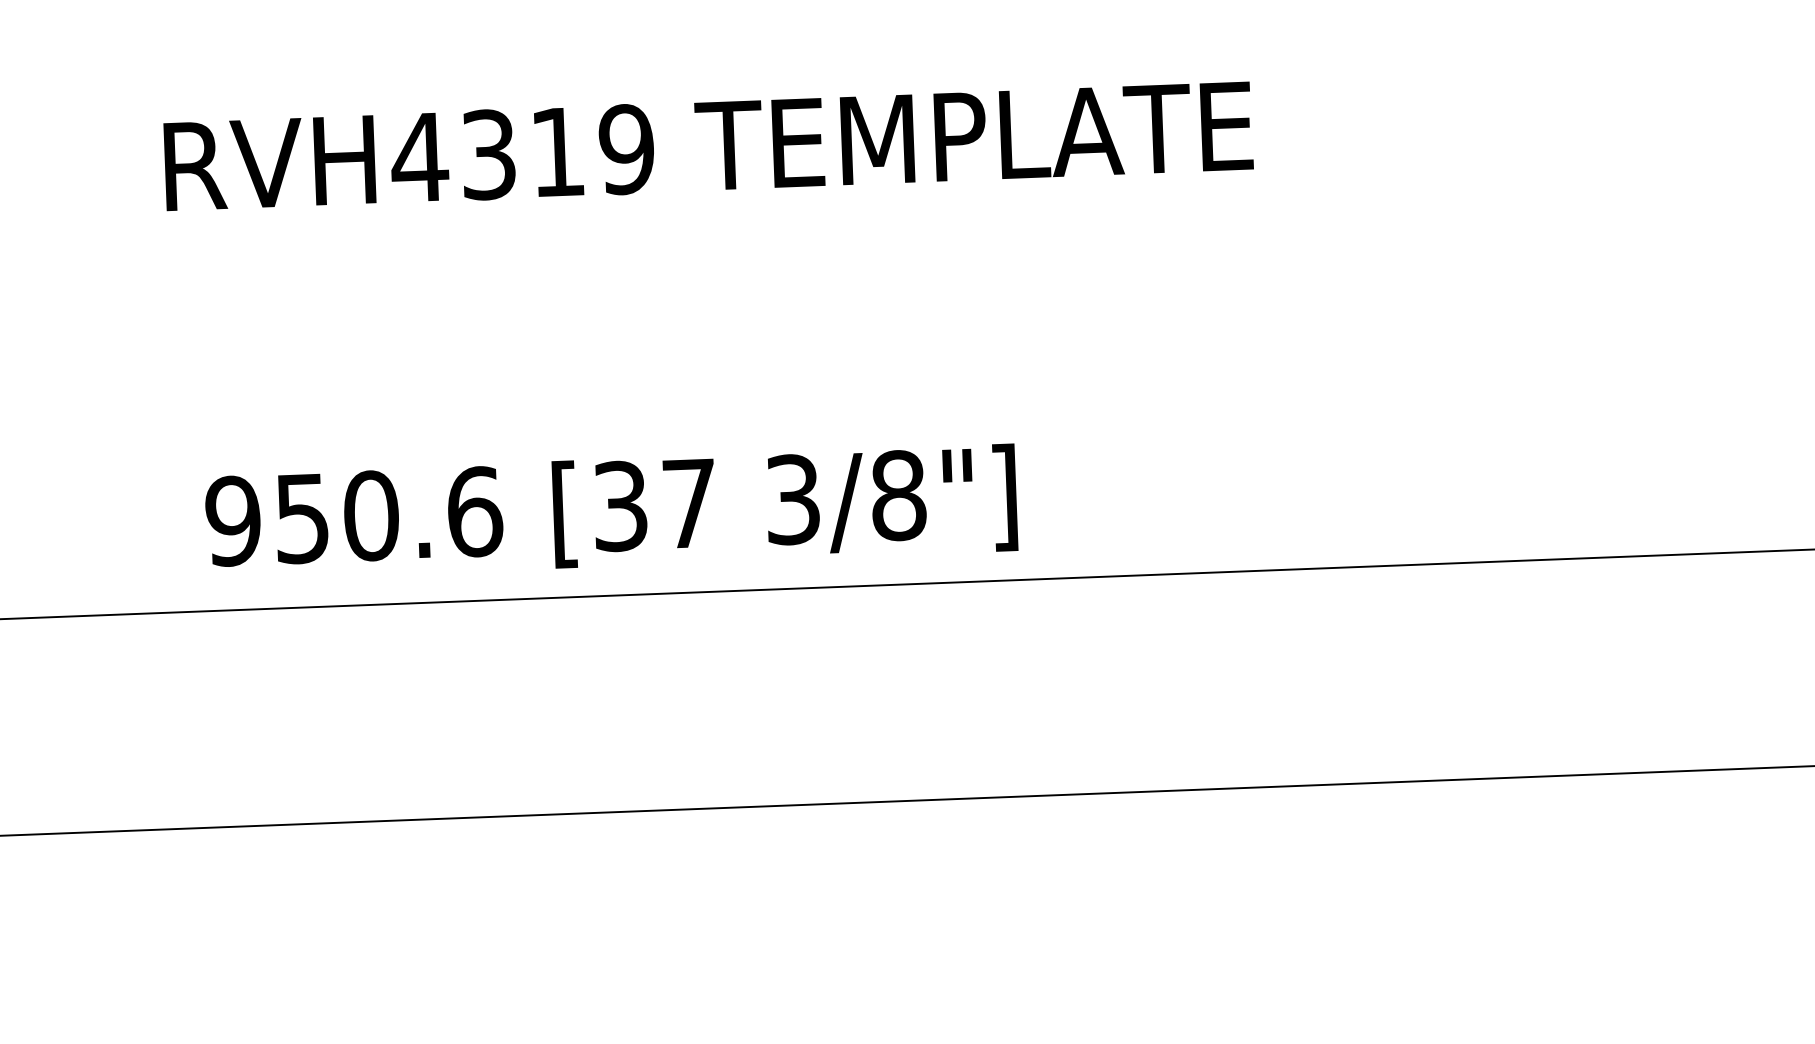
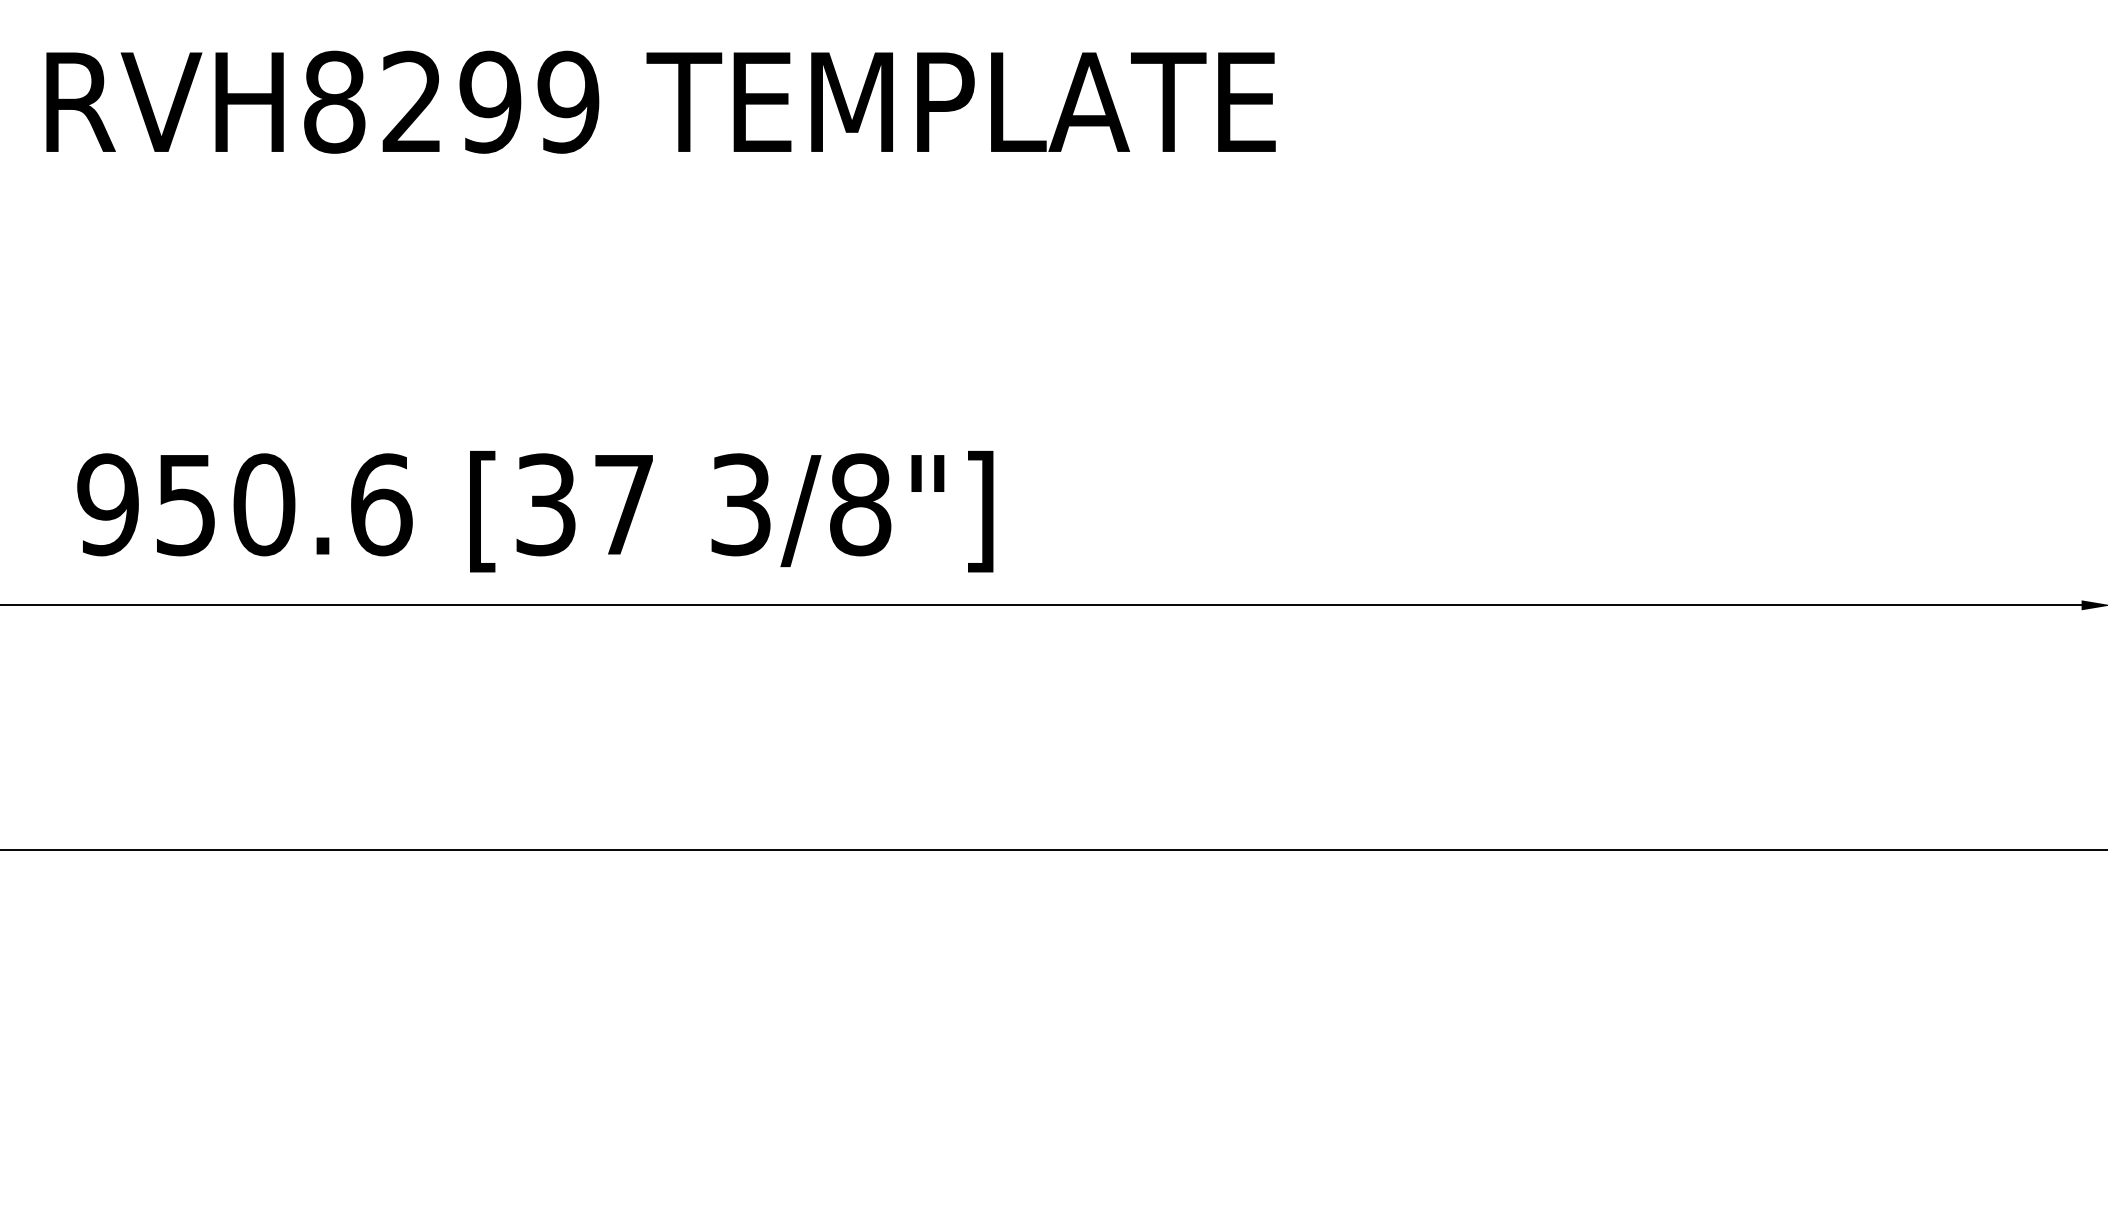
text: (487, 154) -> (411, 101), RVH4319 -> RVH8299

